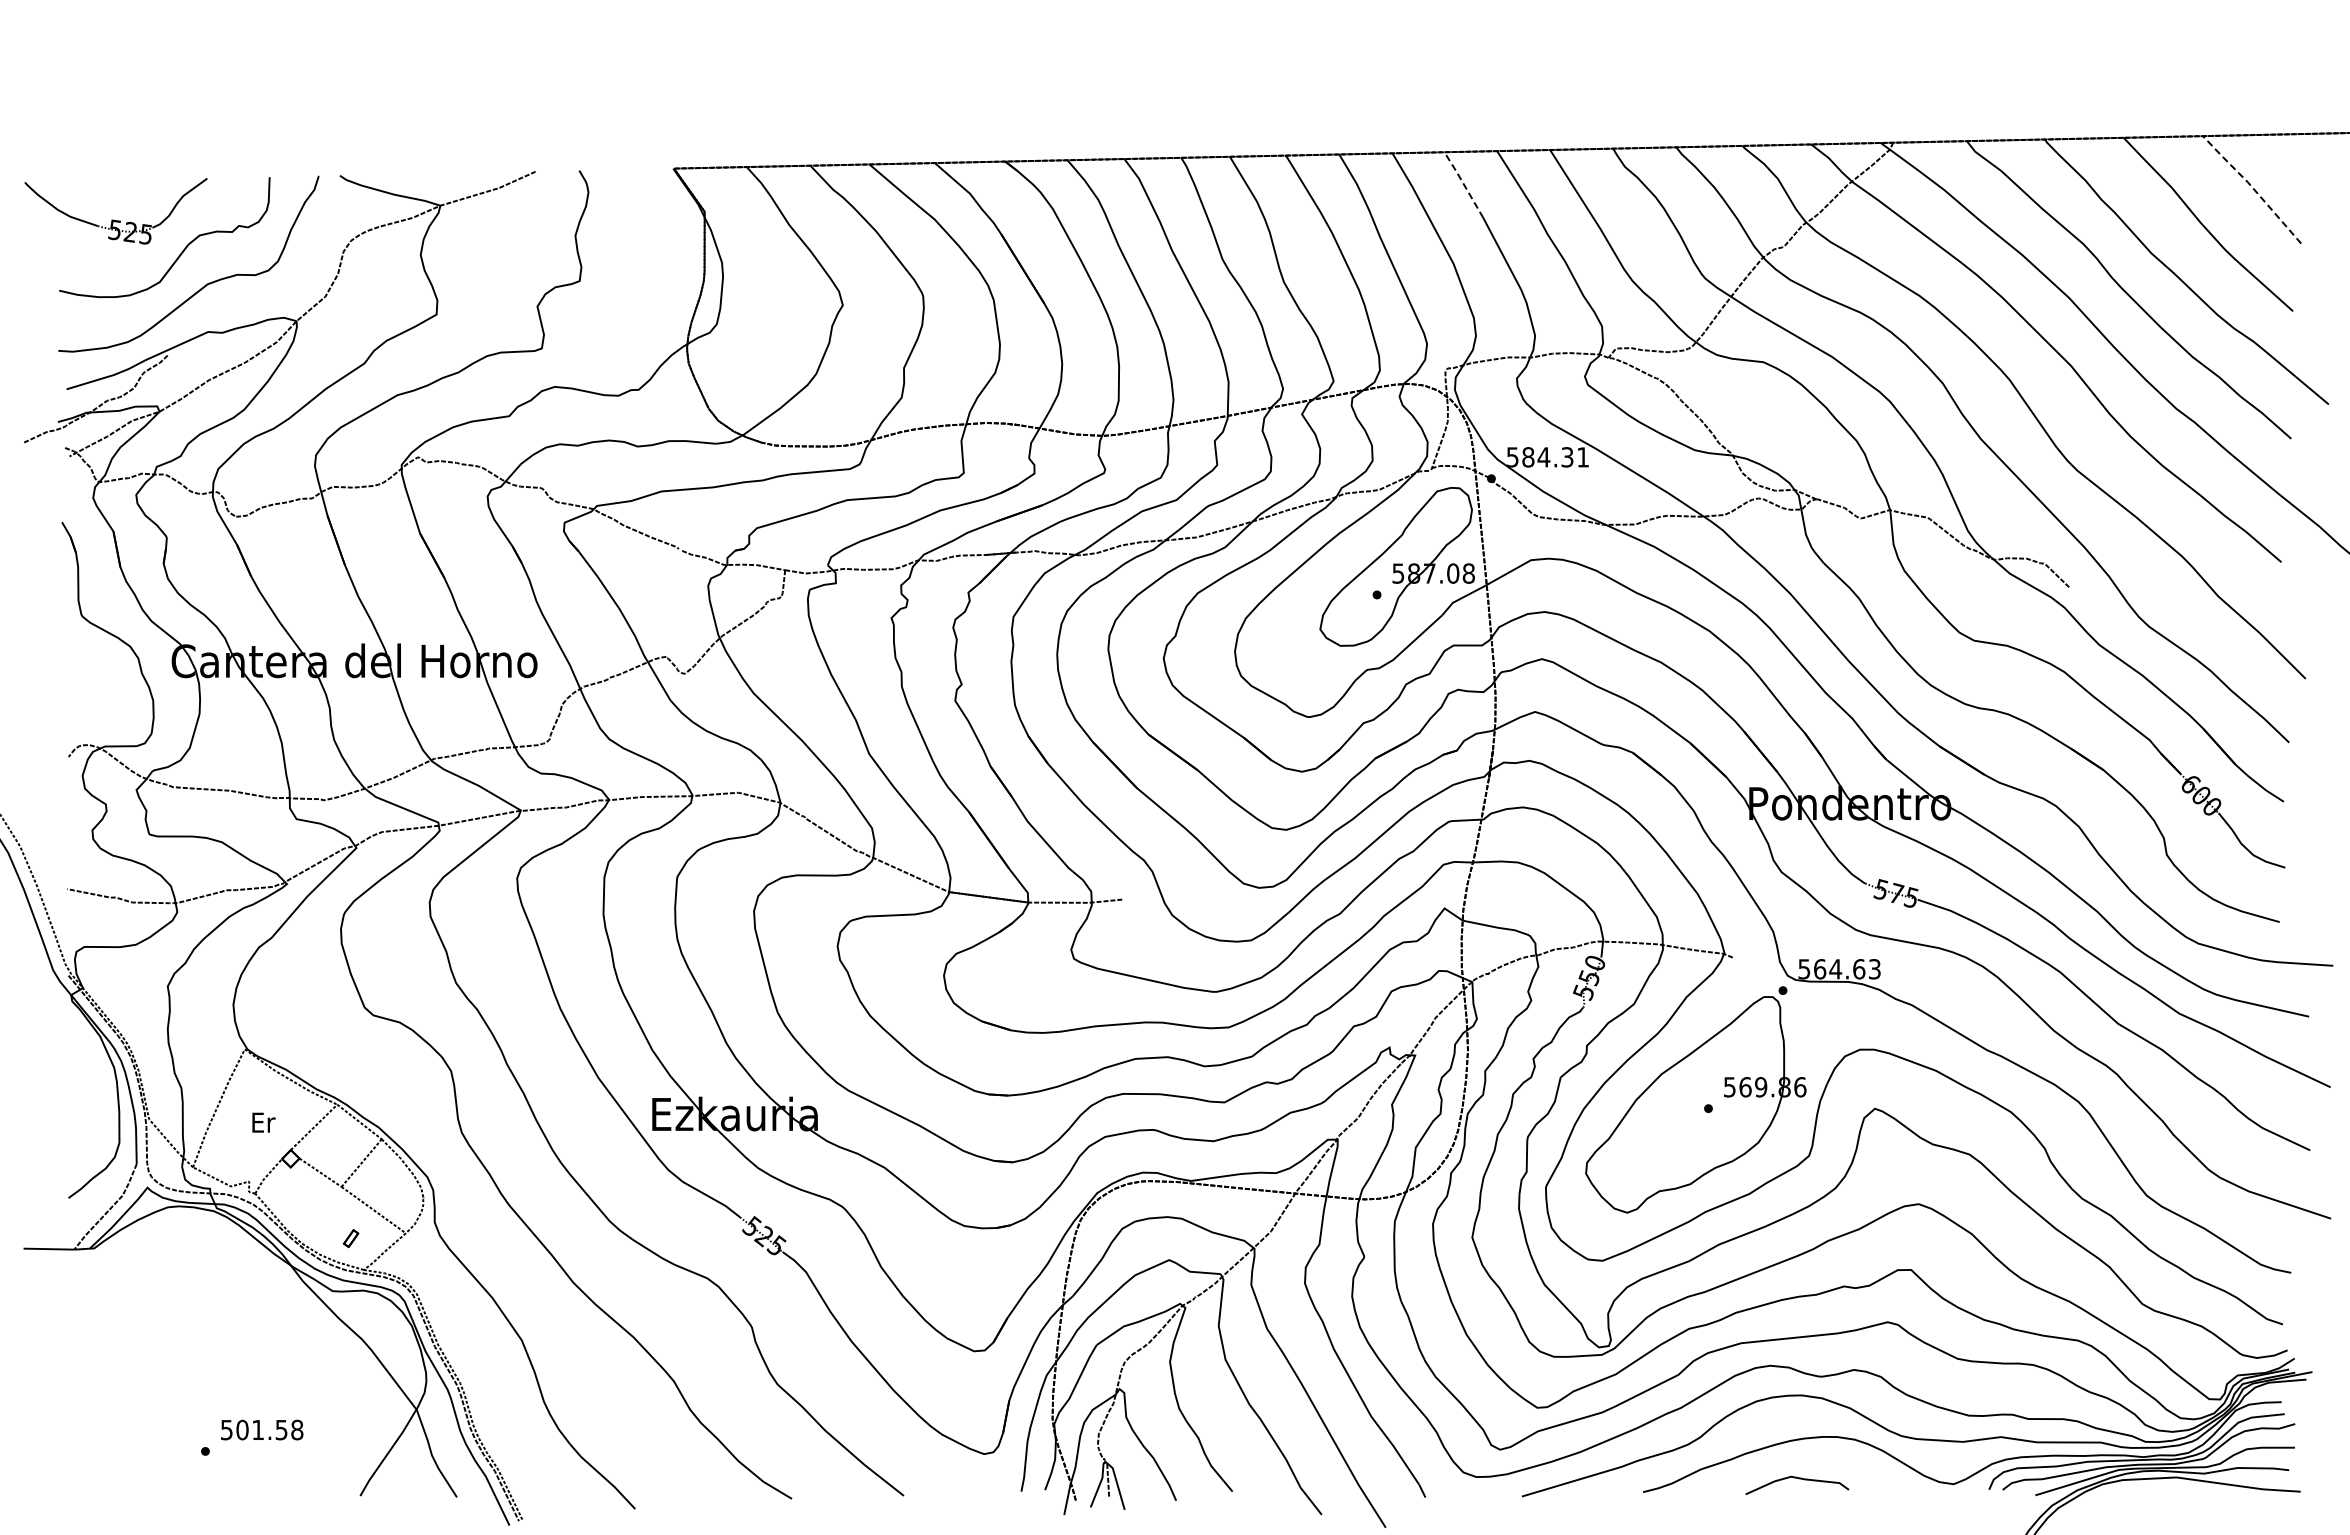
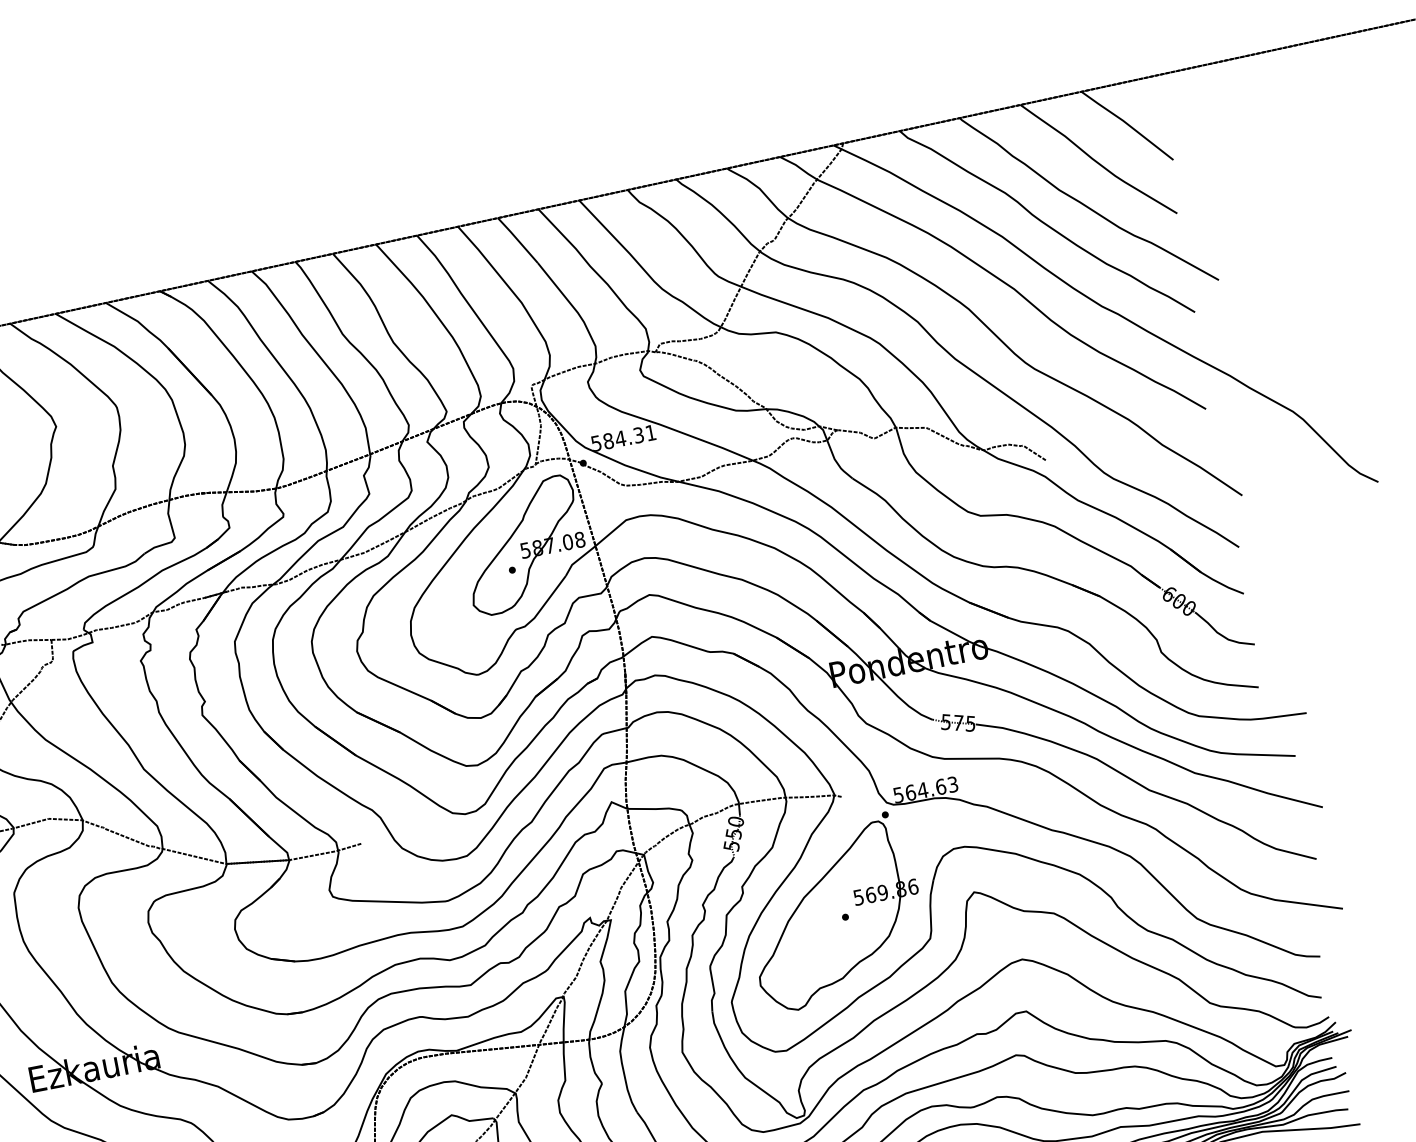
line: (1463, 184) -> (517, 240), dashed -> solid
line: (2252, 187) -> (1127, 124), dashed -> solid

